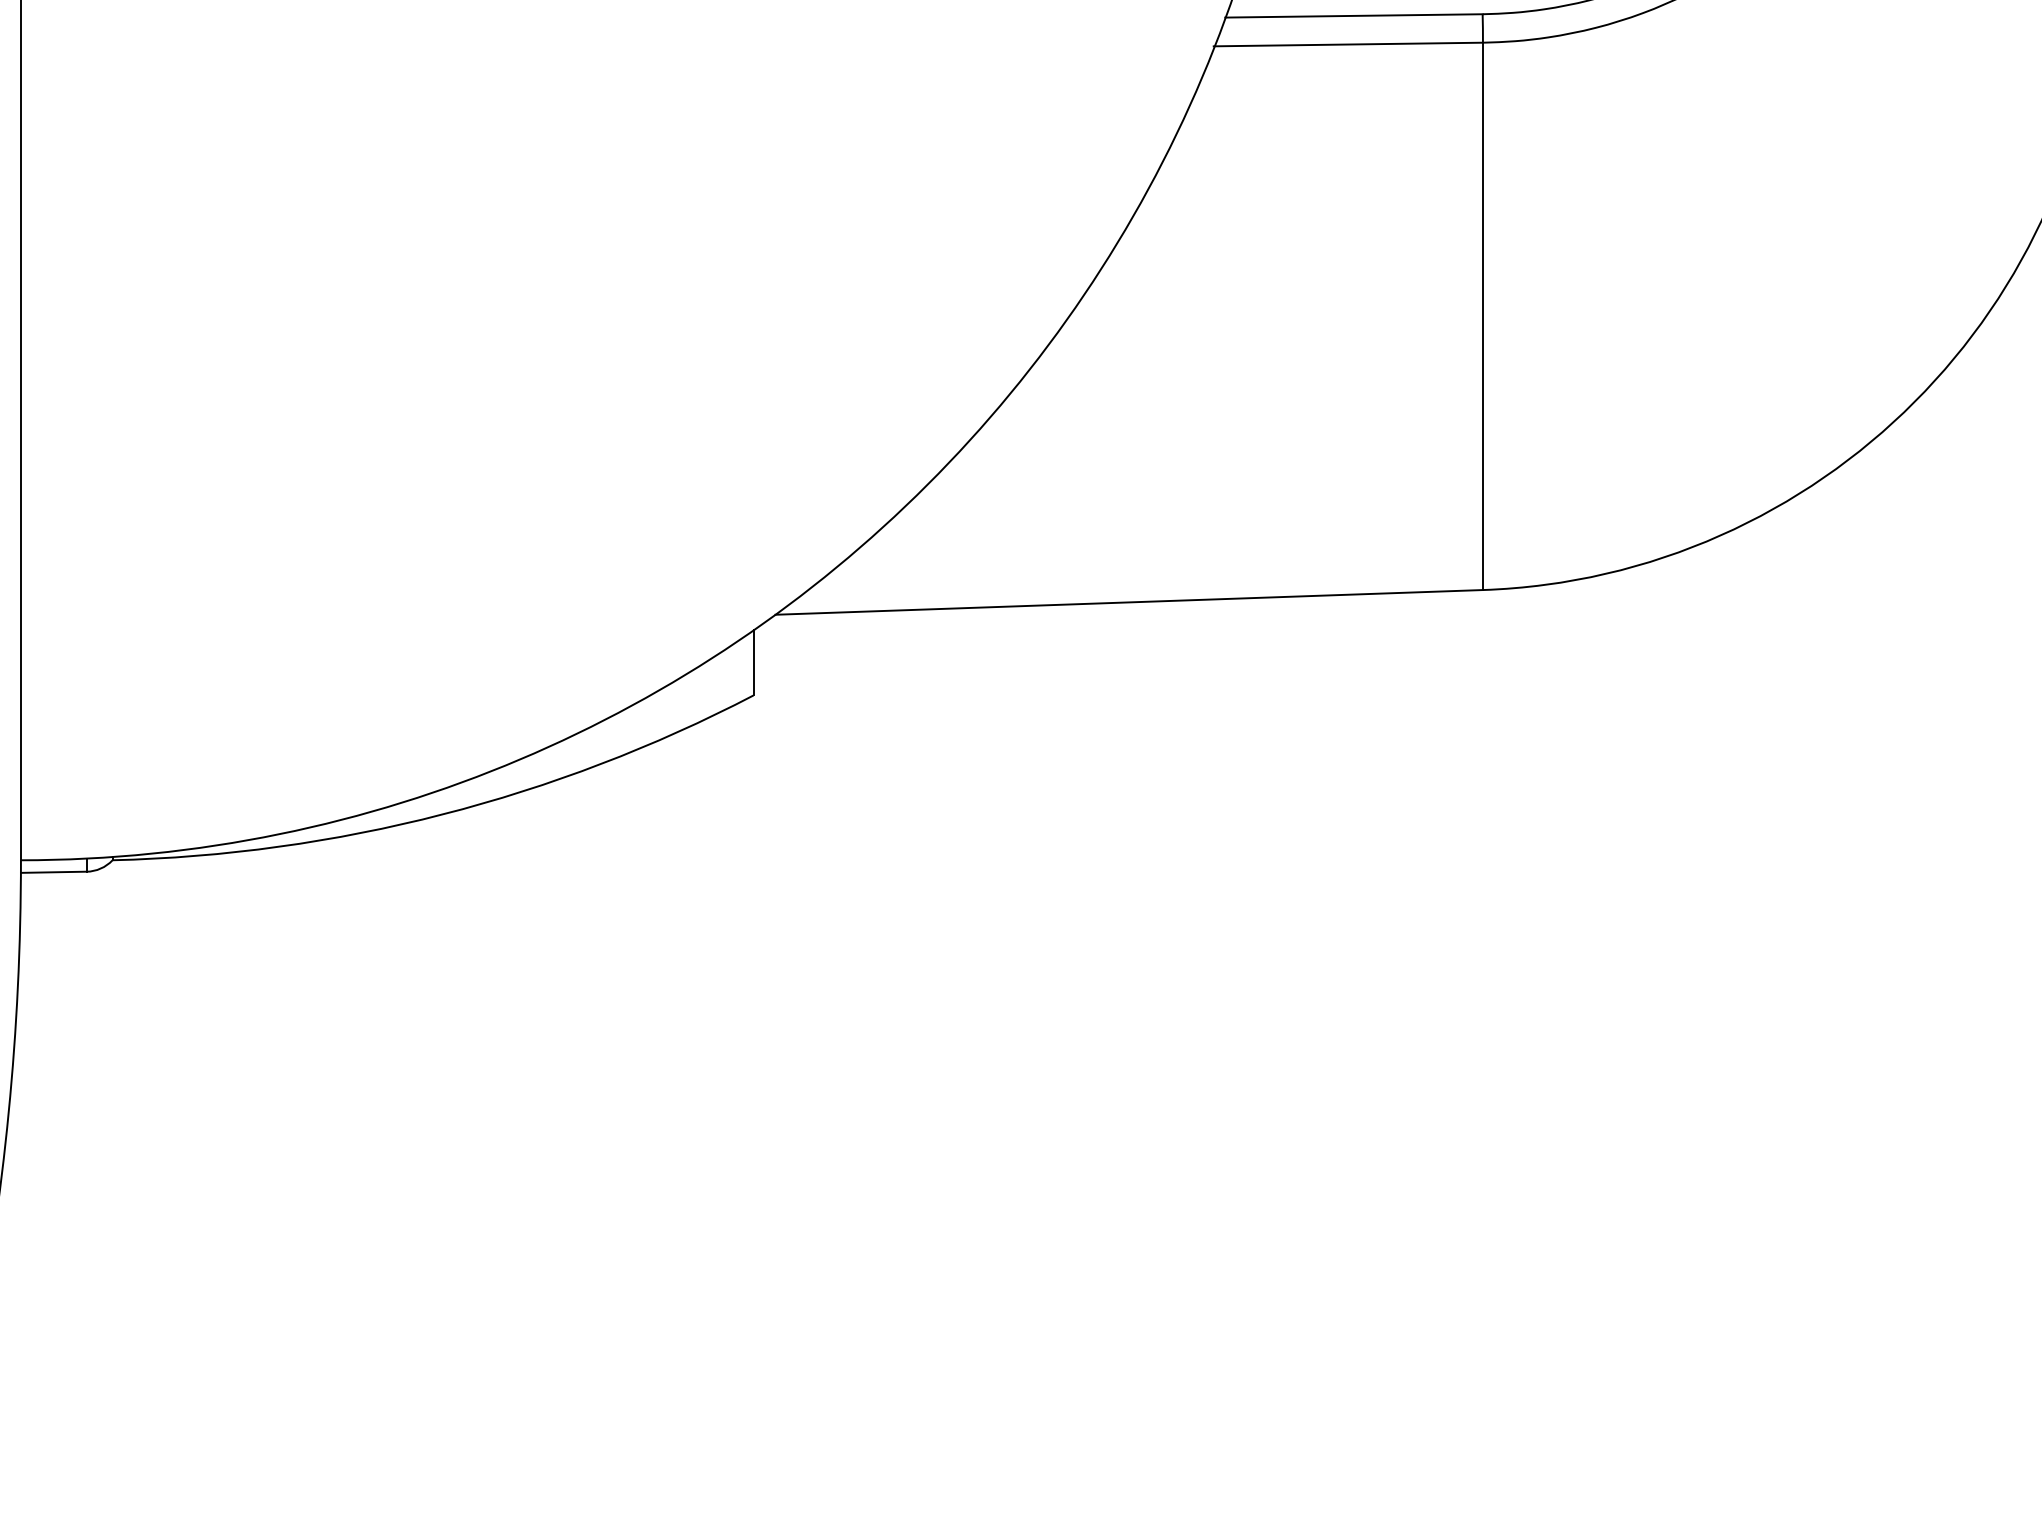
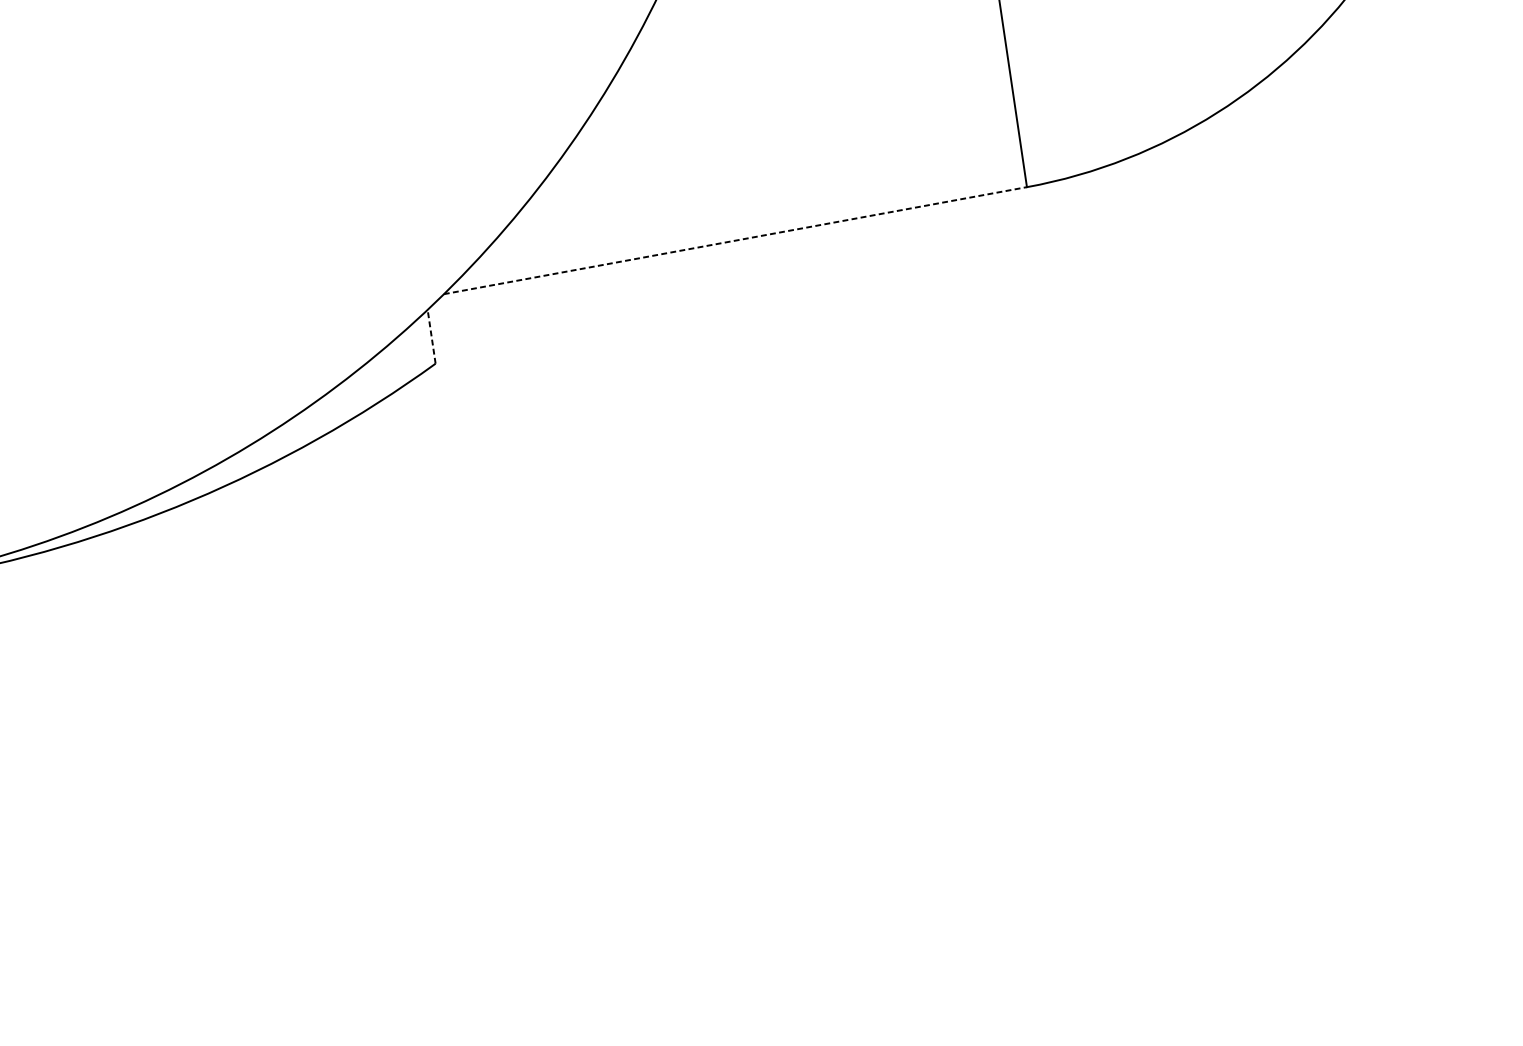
line: (1129, 602) -> (735, 240), solid -> dashed
line: (753, 662) -> (431, 336), solid -> dashed

